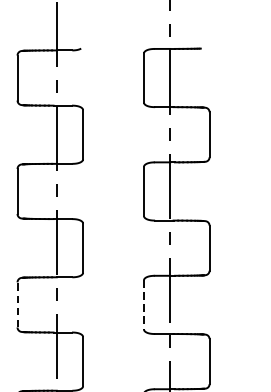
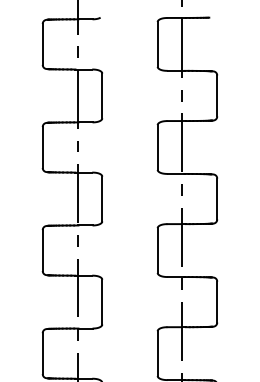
line: (17, 304) -> (42, 250), dashed -> solid
line: (143, 305) -> (157, 251), dashed -> solid

